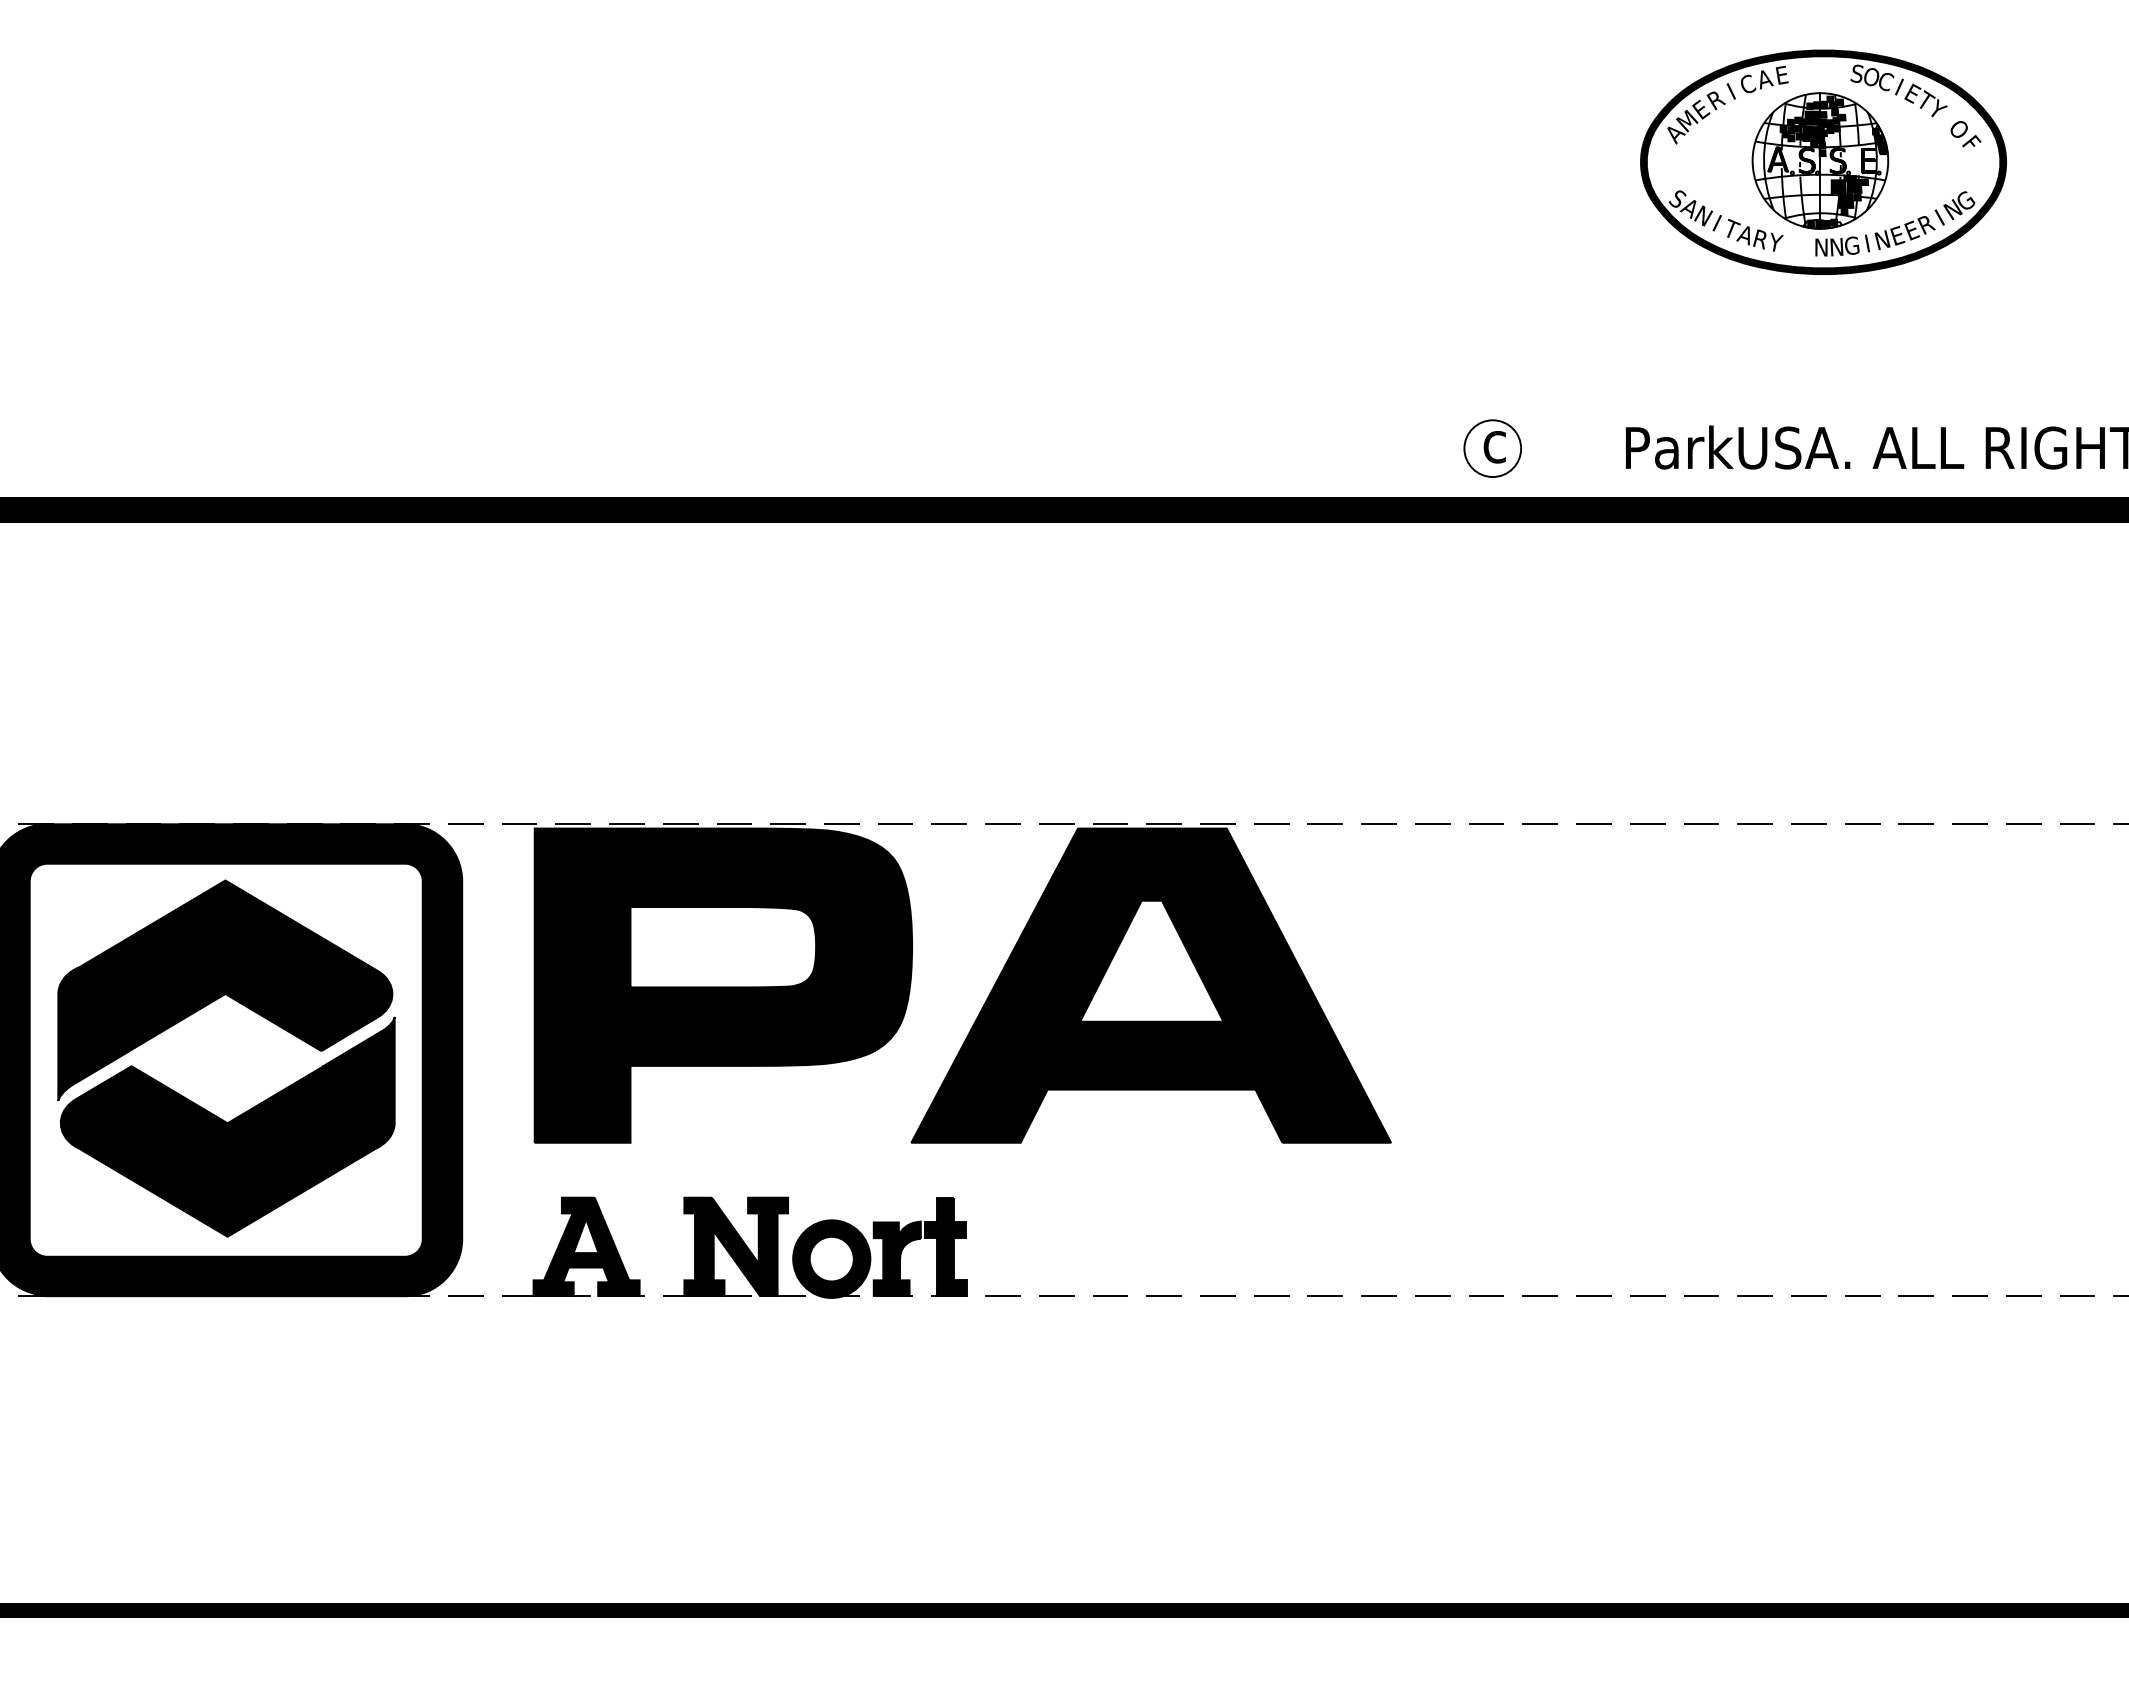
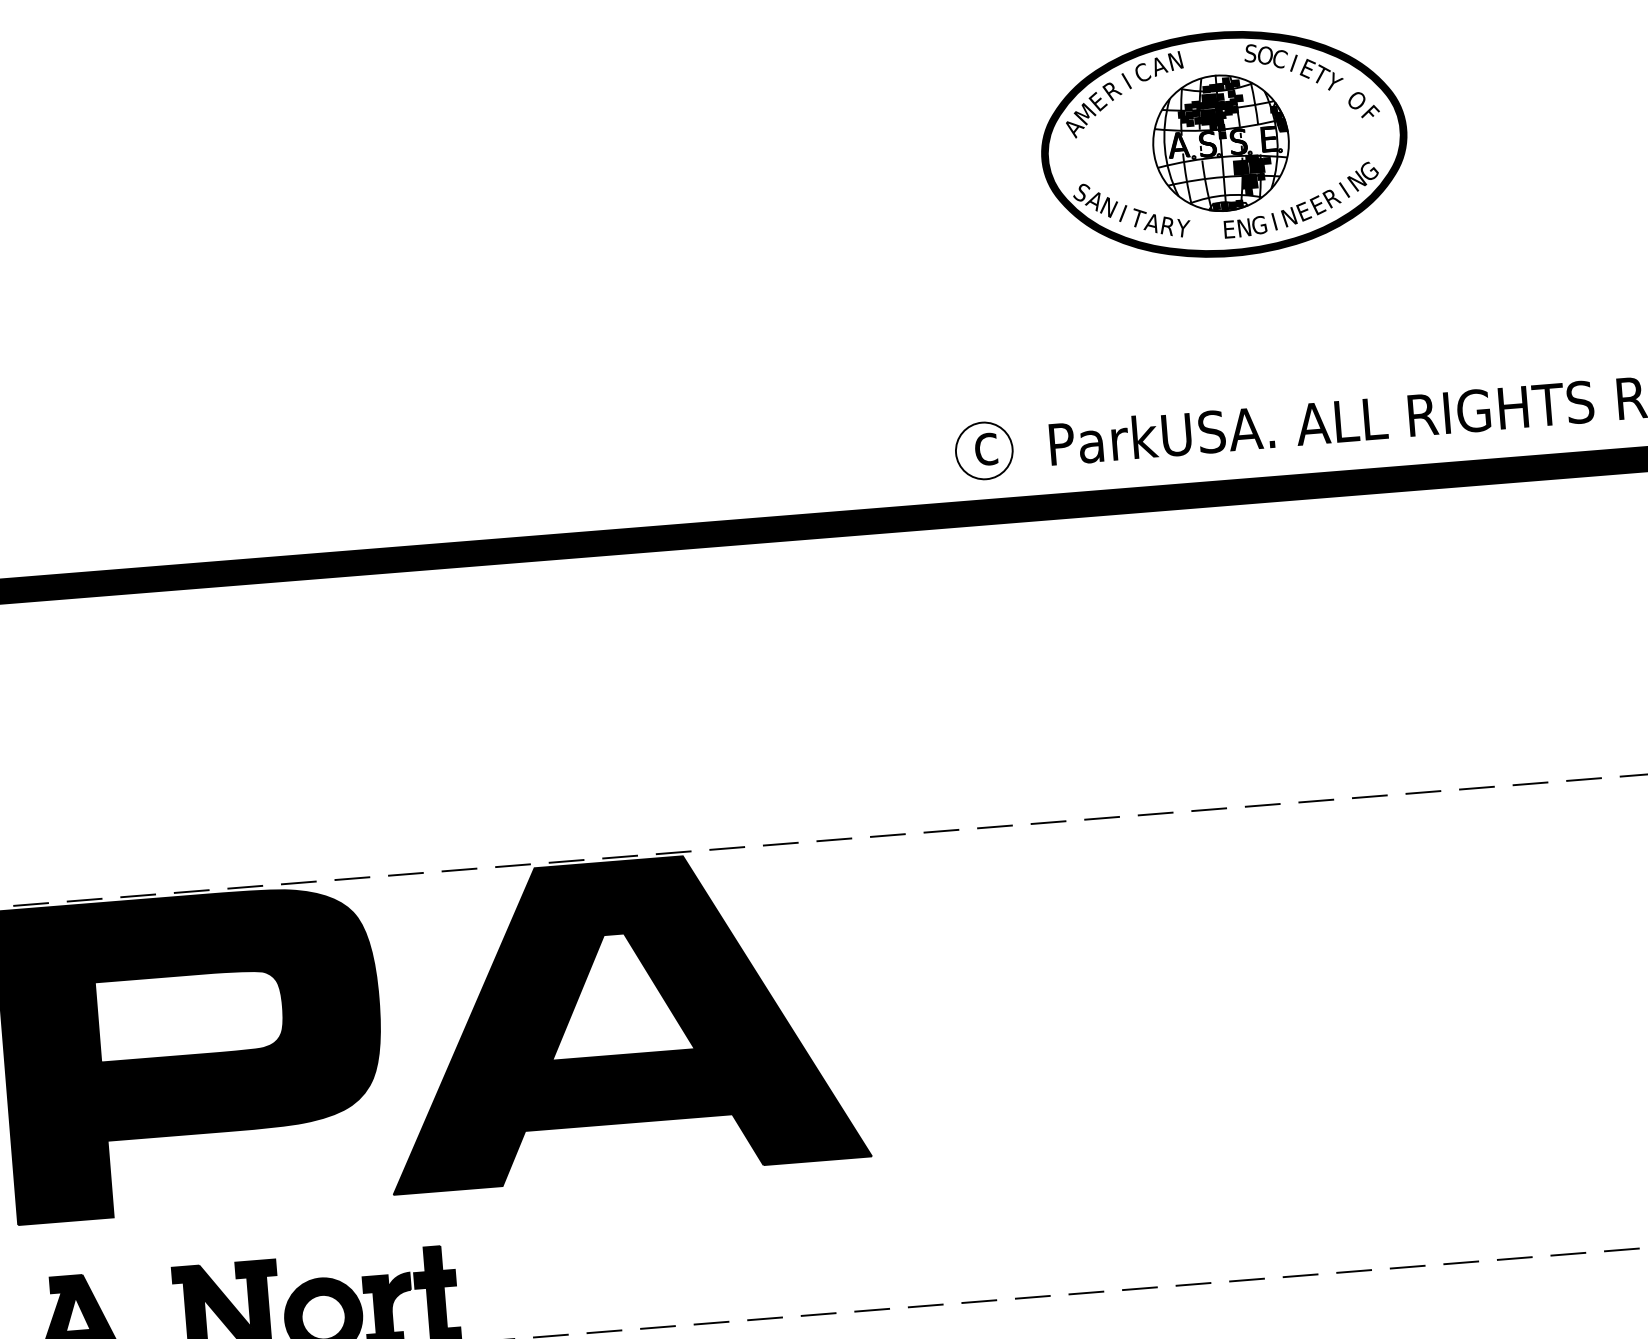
text: (1781, 74) -> (1175, 60), E -> N
text: (1821, 247) -> (1229, 229), N -> E
part: (1492, 448) -> (984, 450), moved

